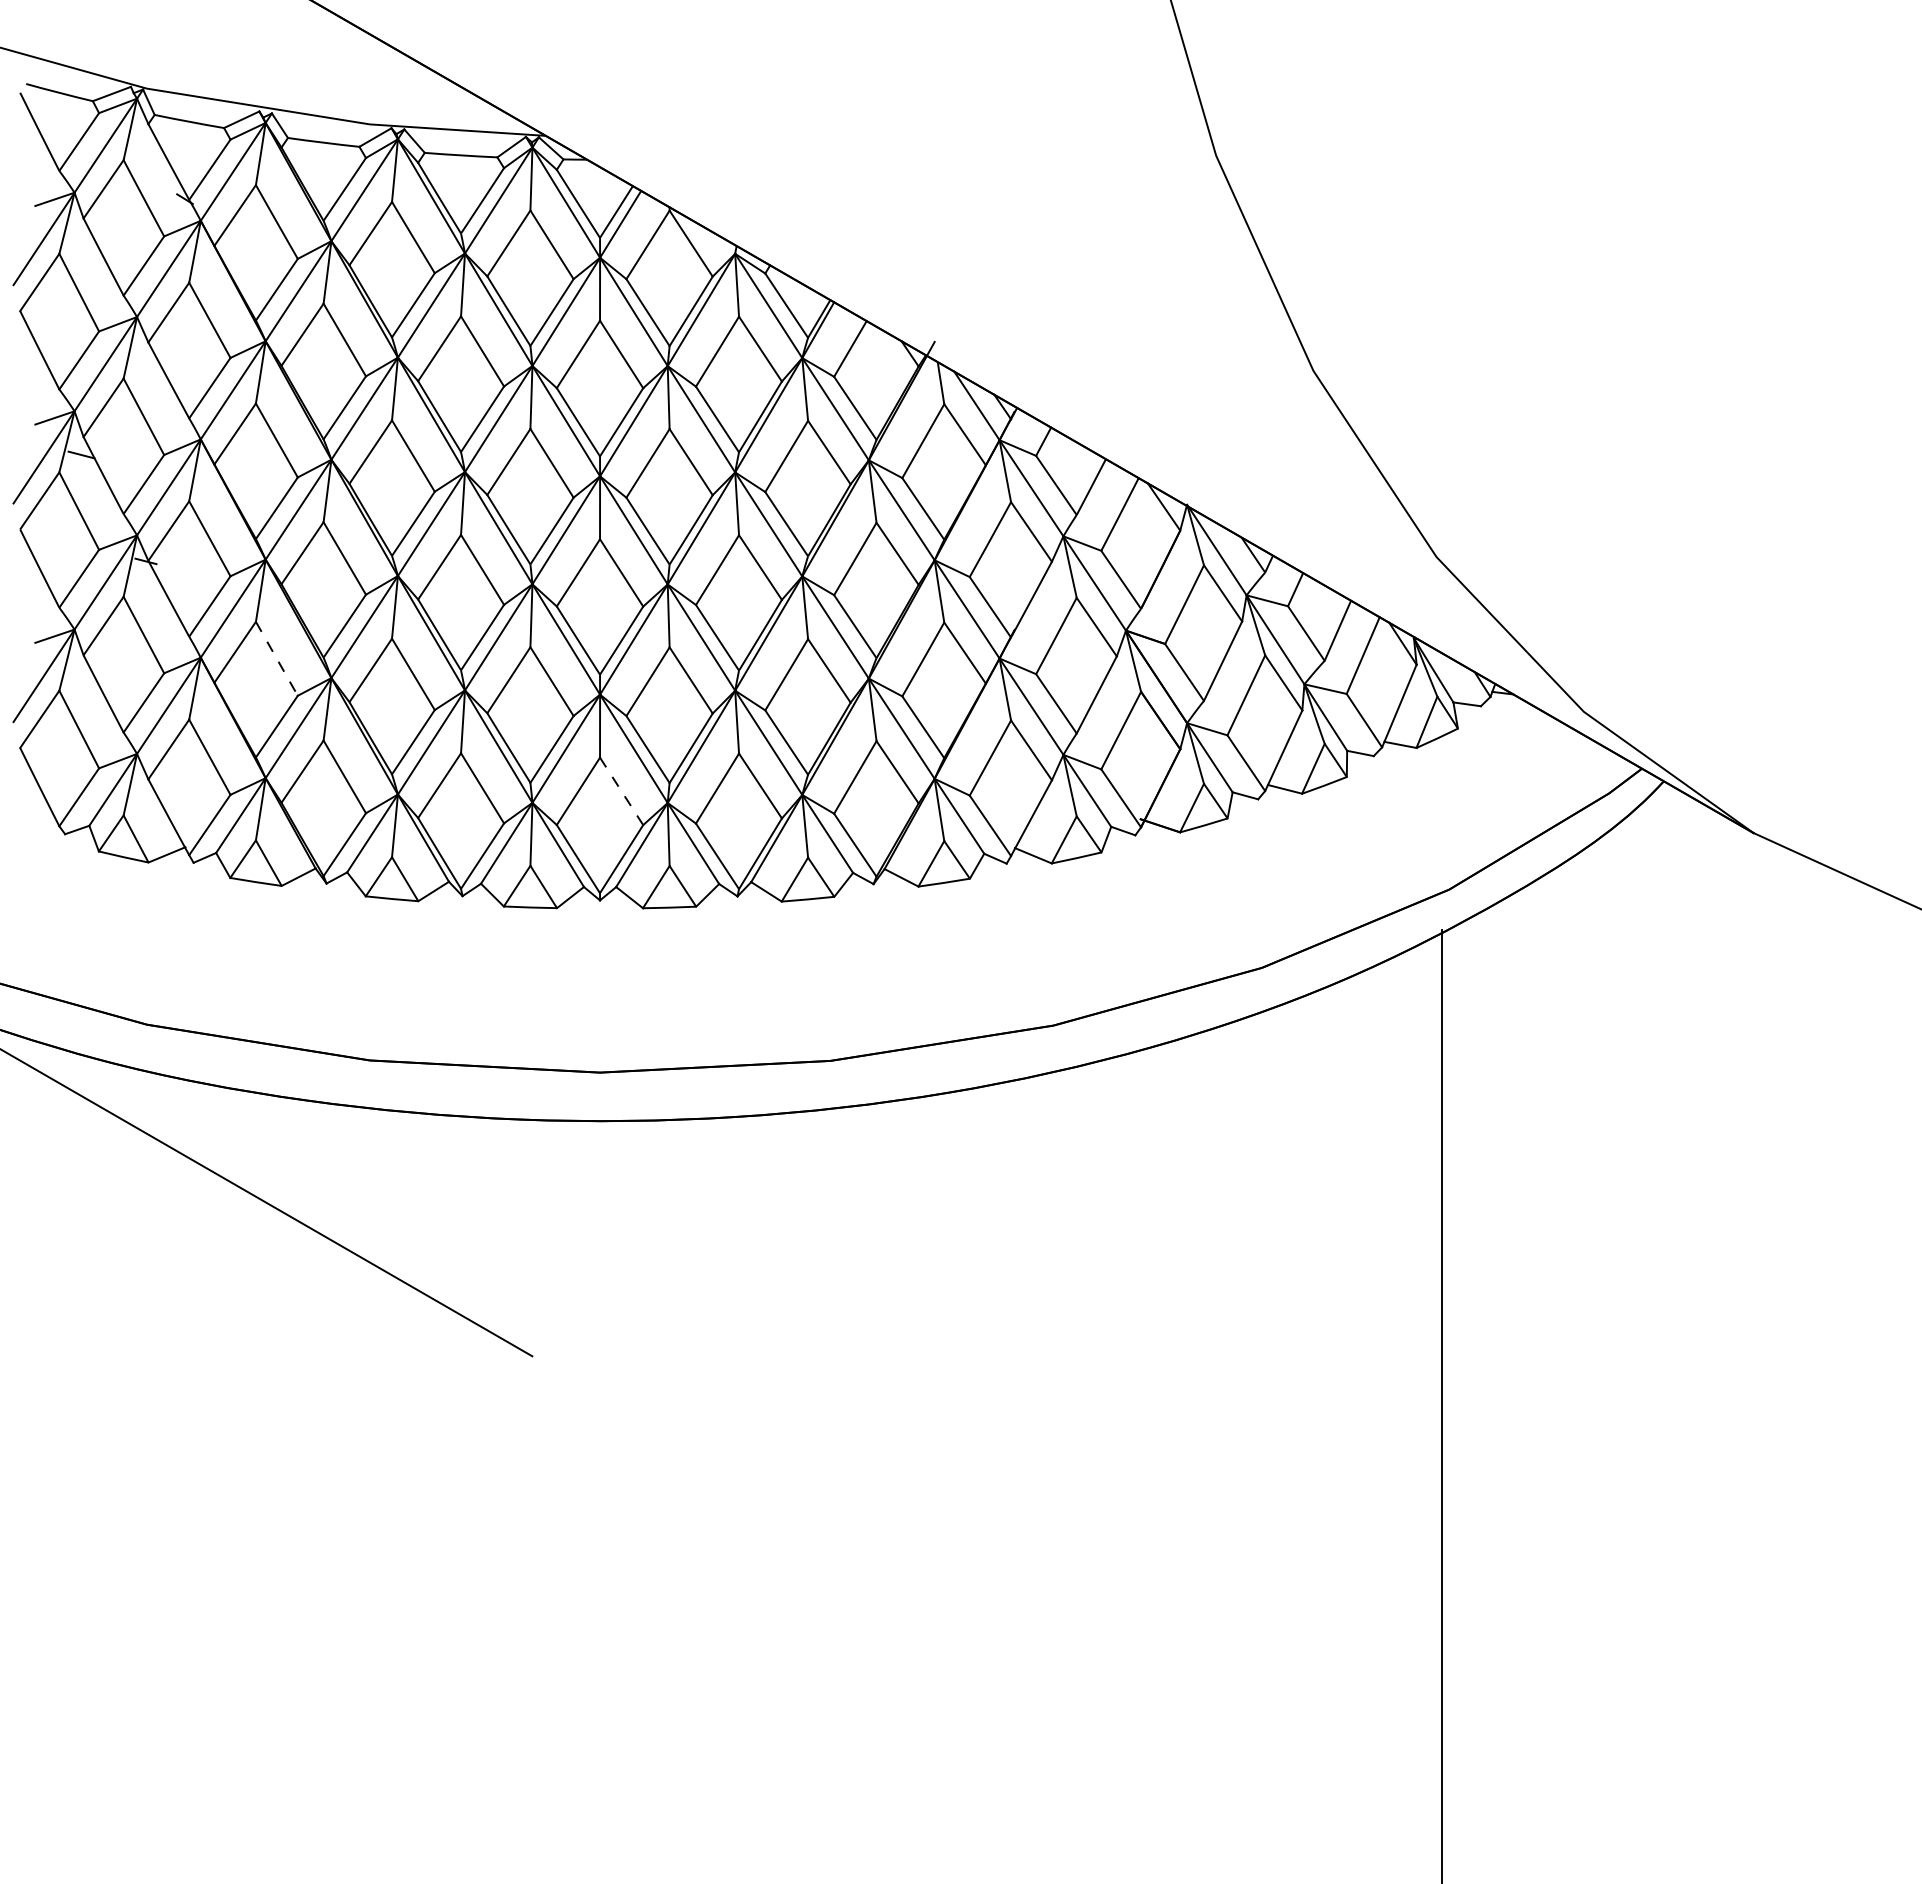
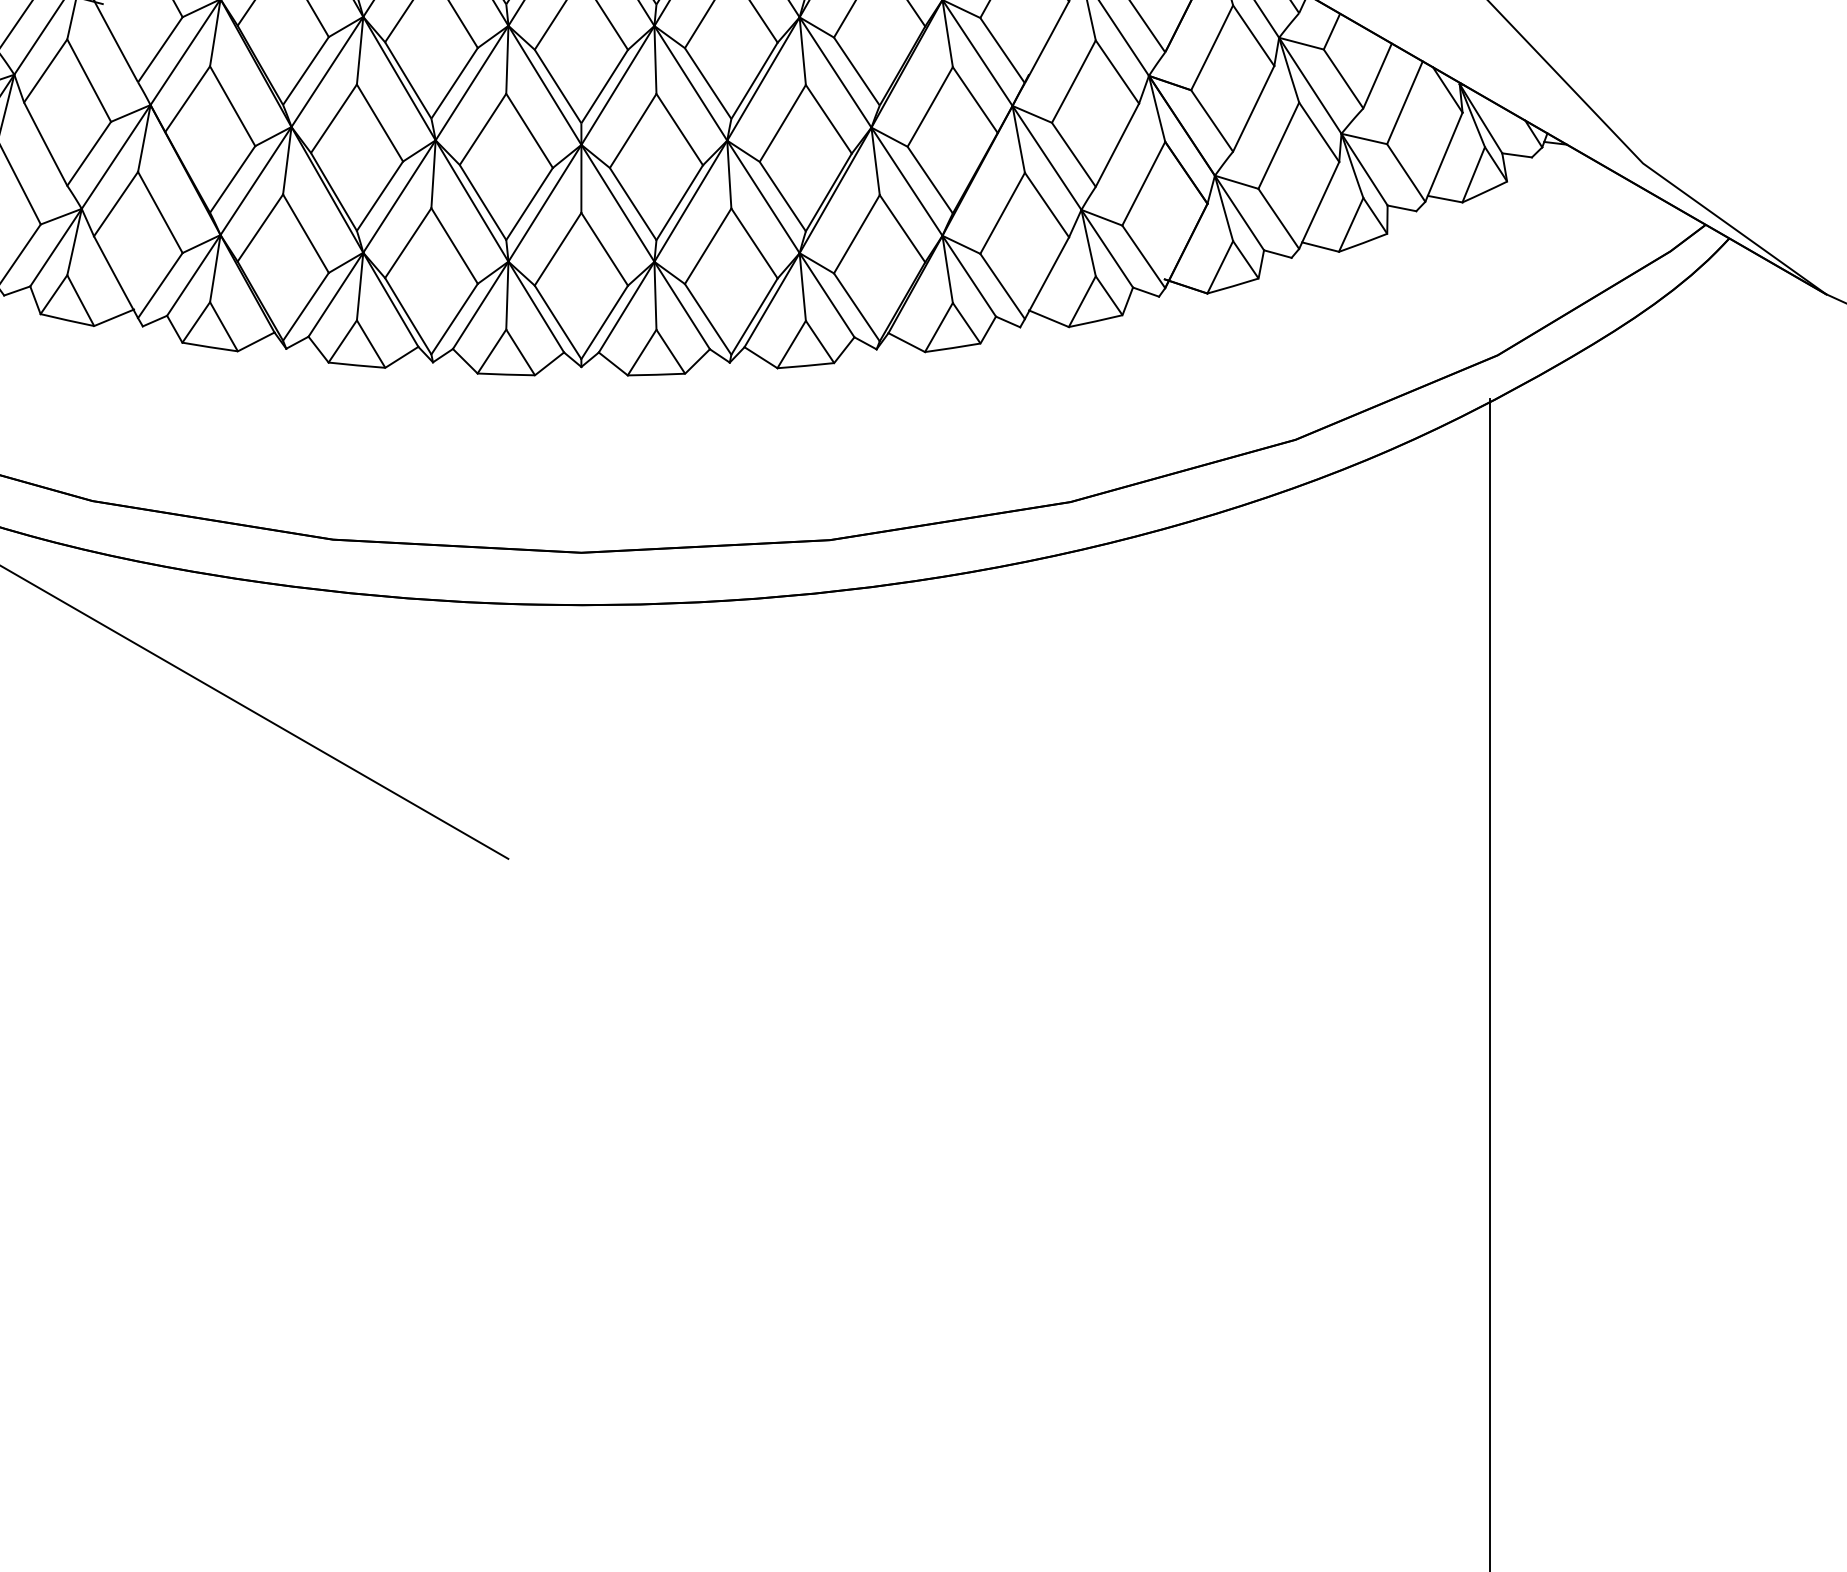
line: (277, 659) -> (233, 106), dashed -> solid
line: (621, 791) -> (604, 249), dashed -> solid

